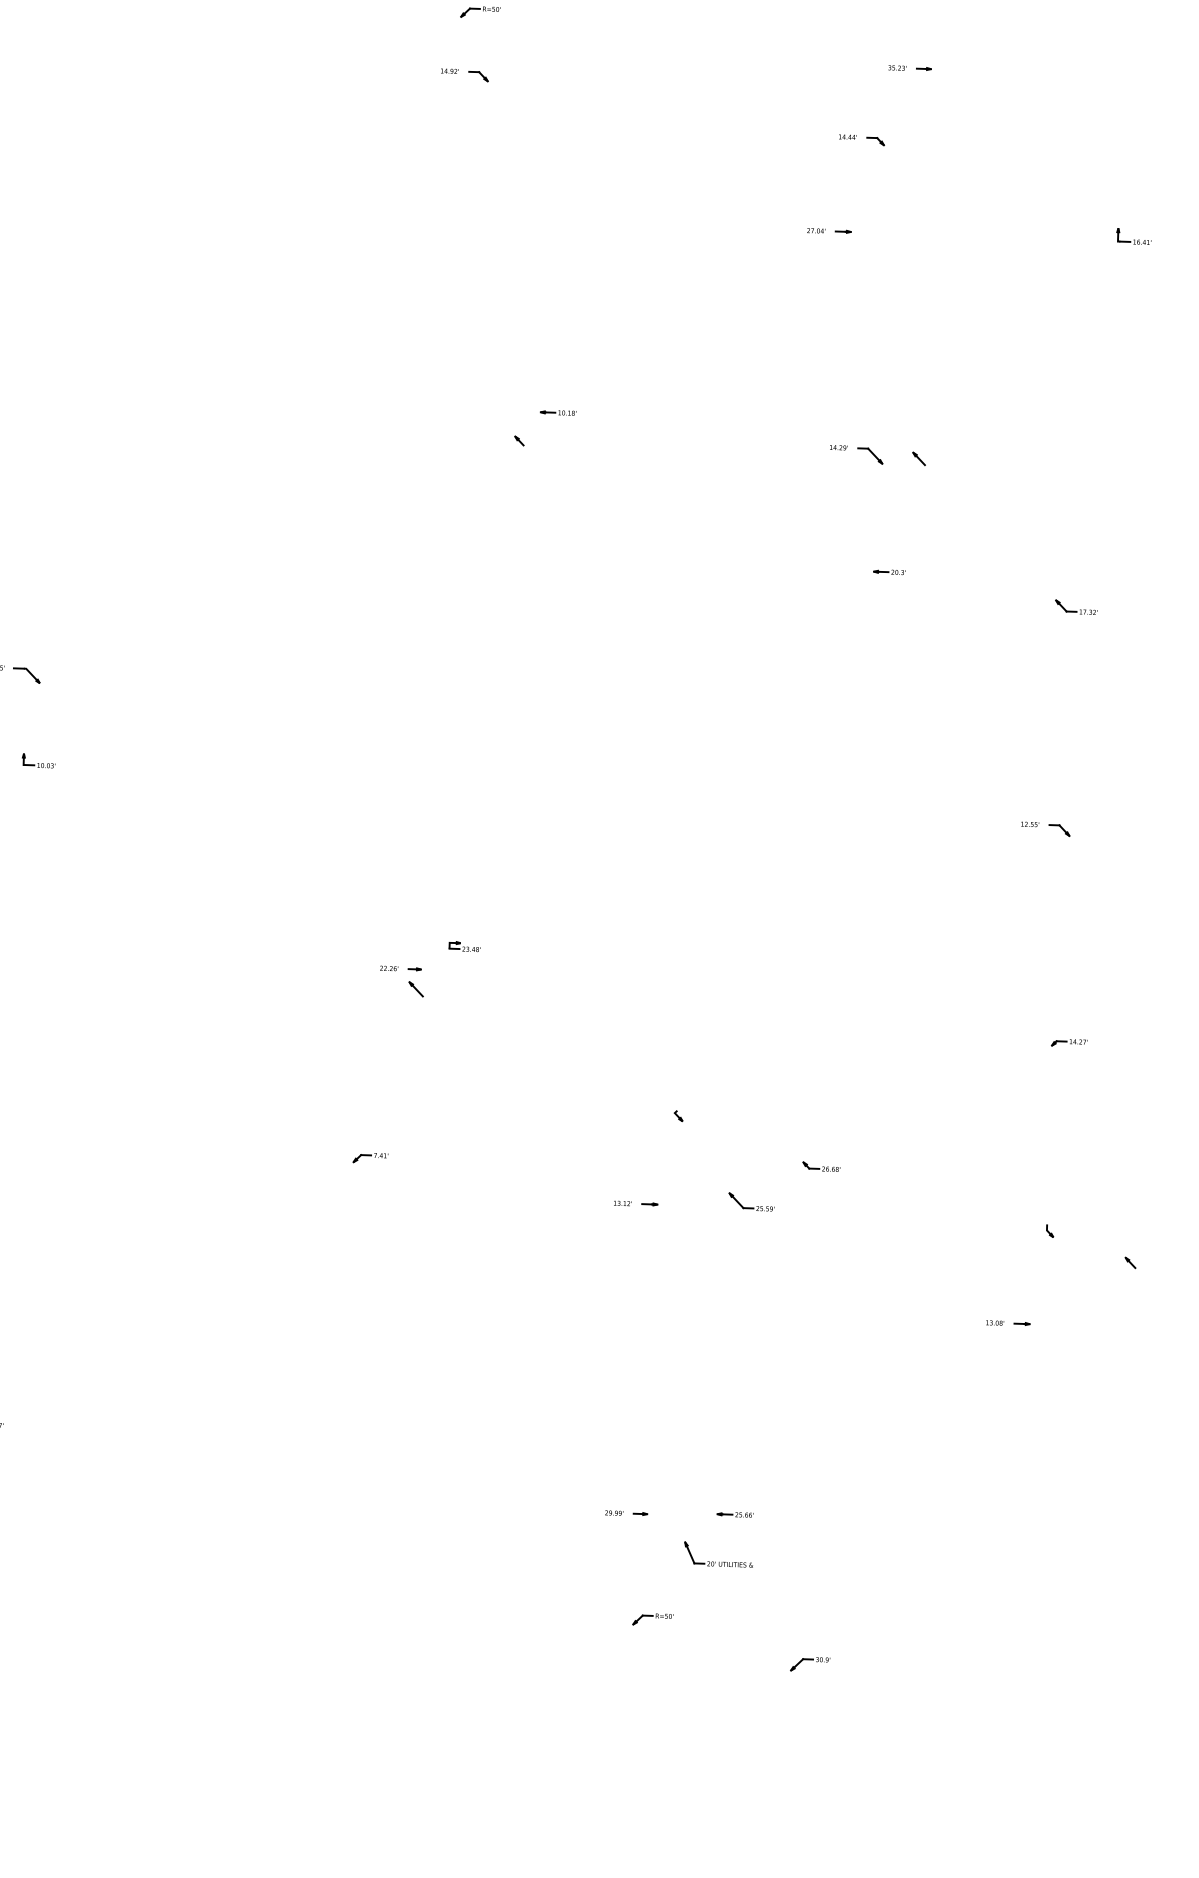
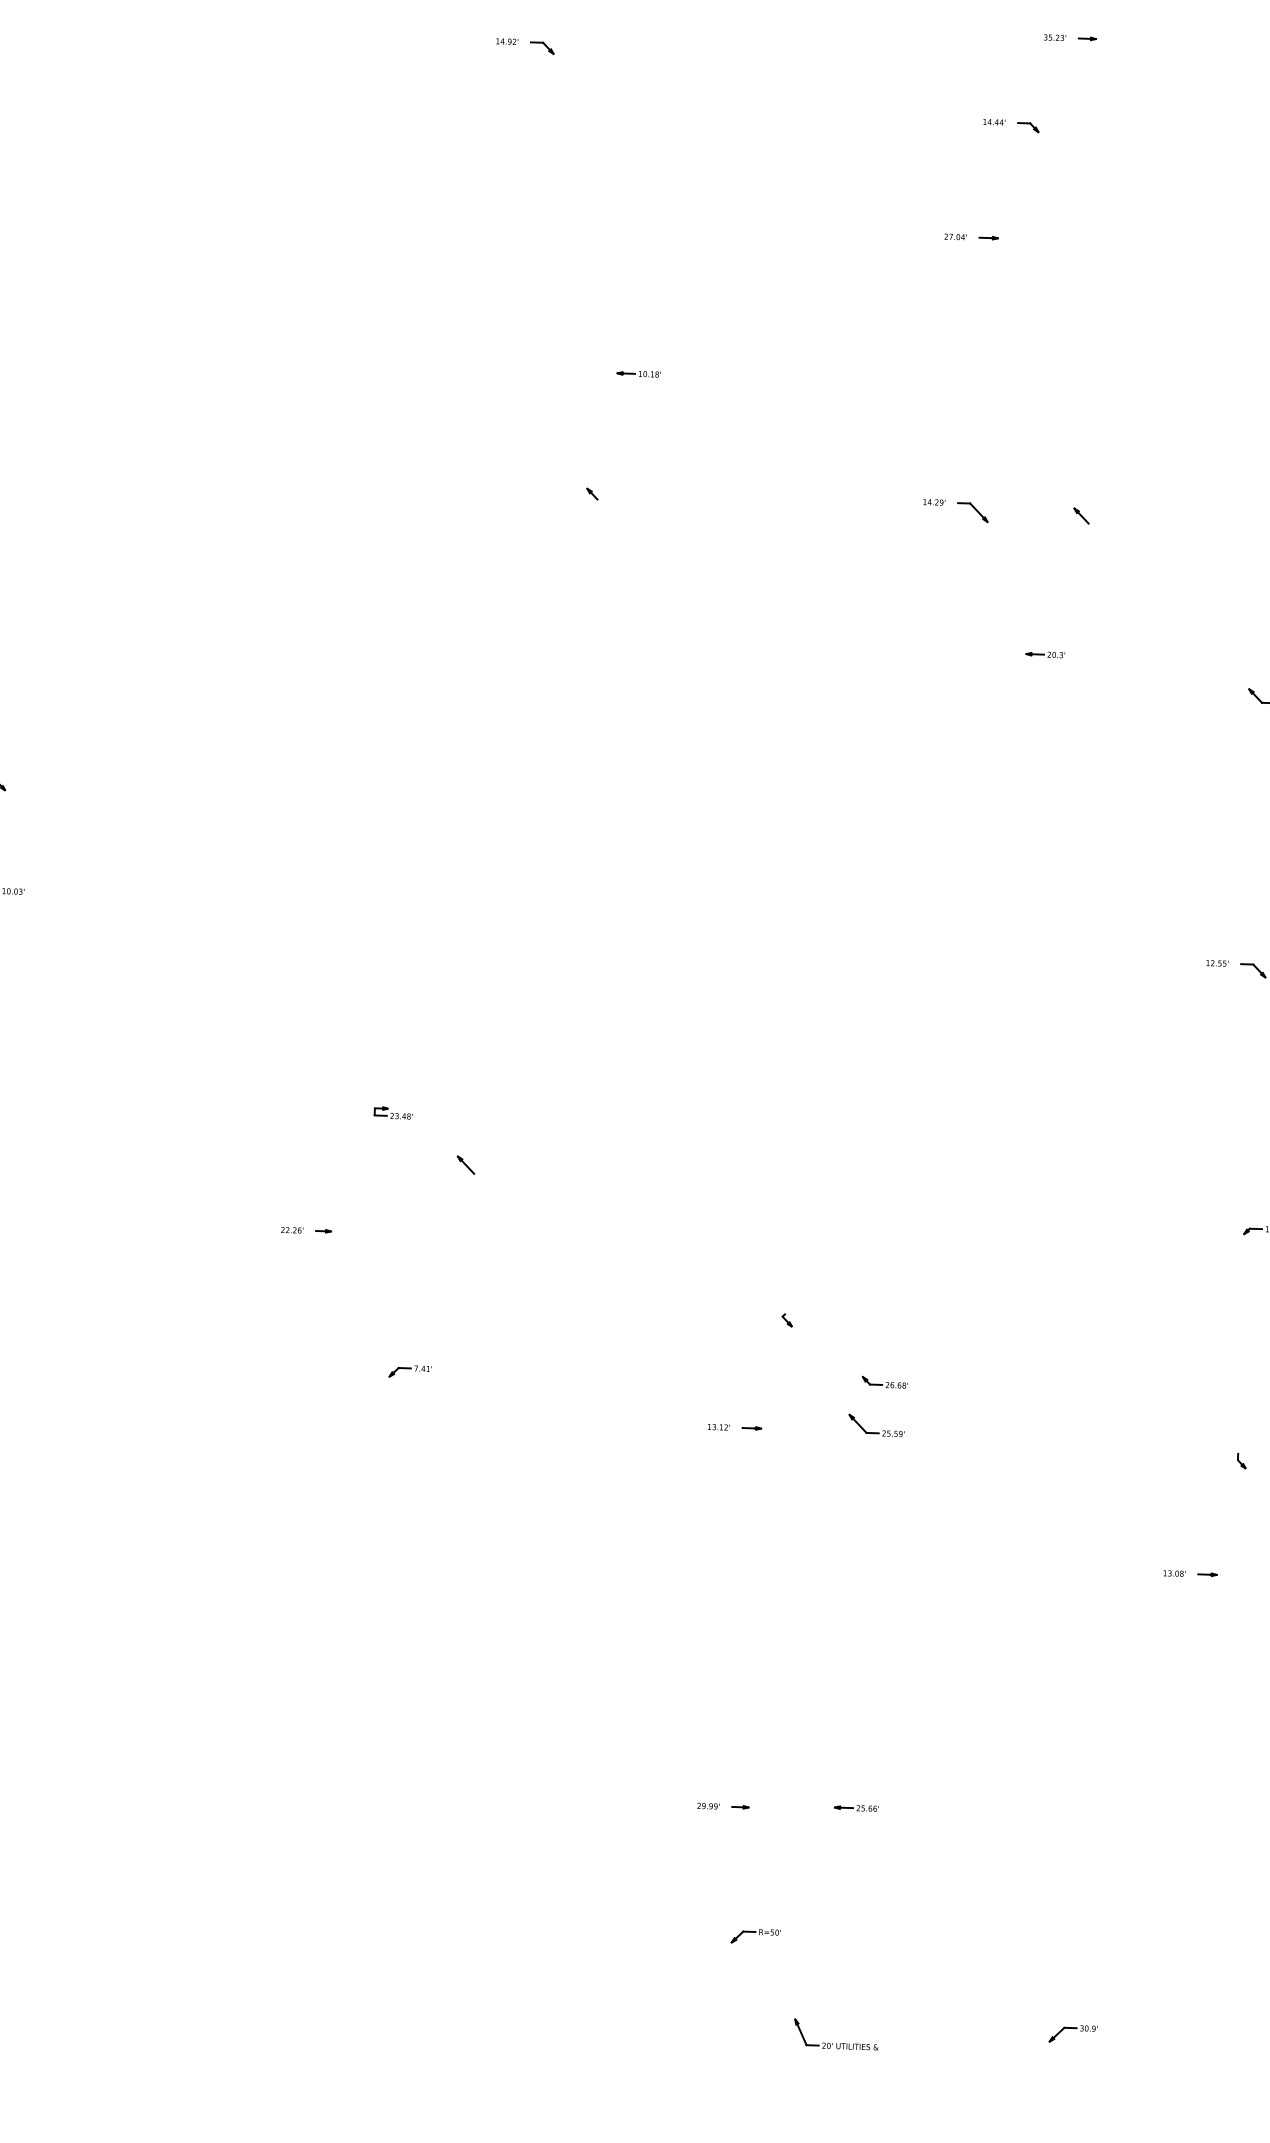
part: (557, 412) -> (637, 373), moved
part: (856, 454) -> (955, 510), moved
part: (464, 946) -> (392, 1112), moved
part: (400, 968) -> (306, 1230), moved
part: (821, 1166) -> (884, 1382), moved
part: (719, 1561) -> (837, 2042), moved
part: (810, 1664) -> (1073, 2034), moved

